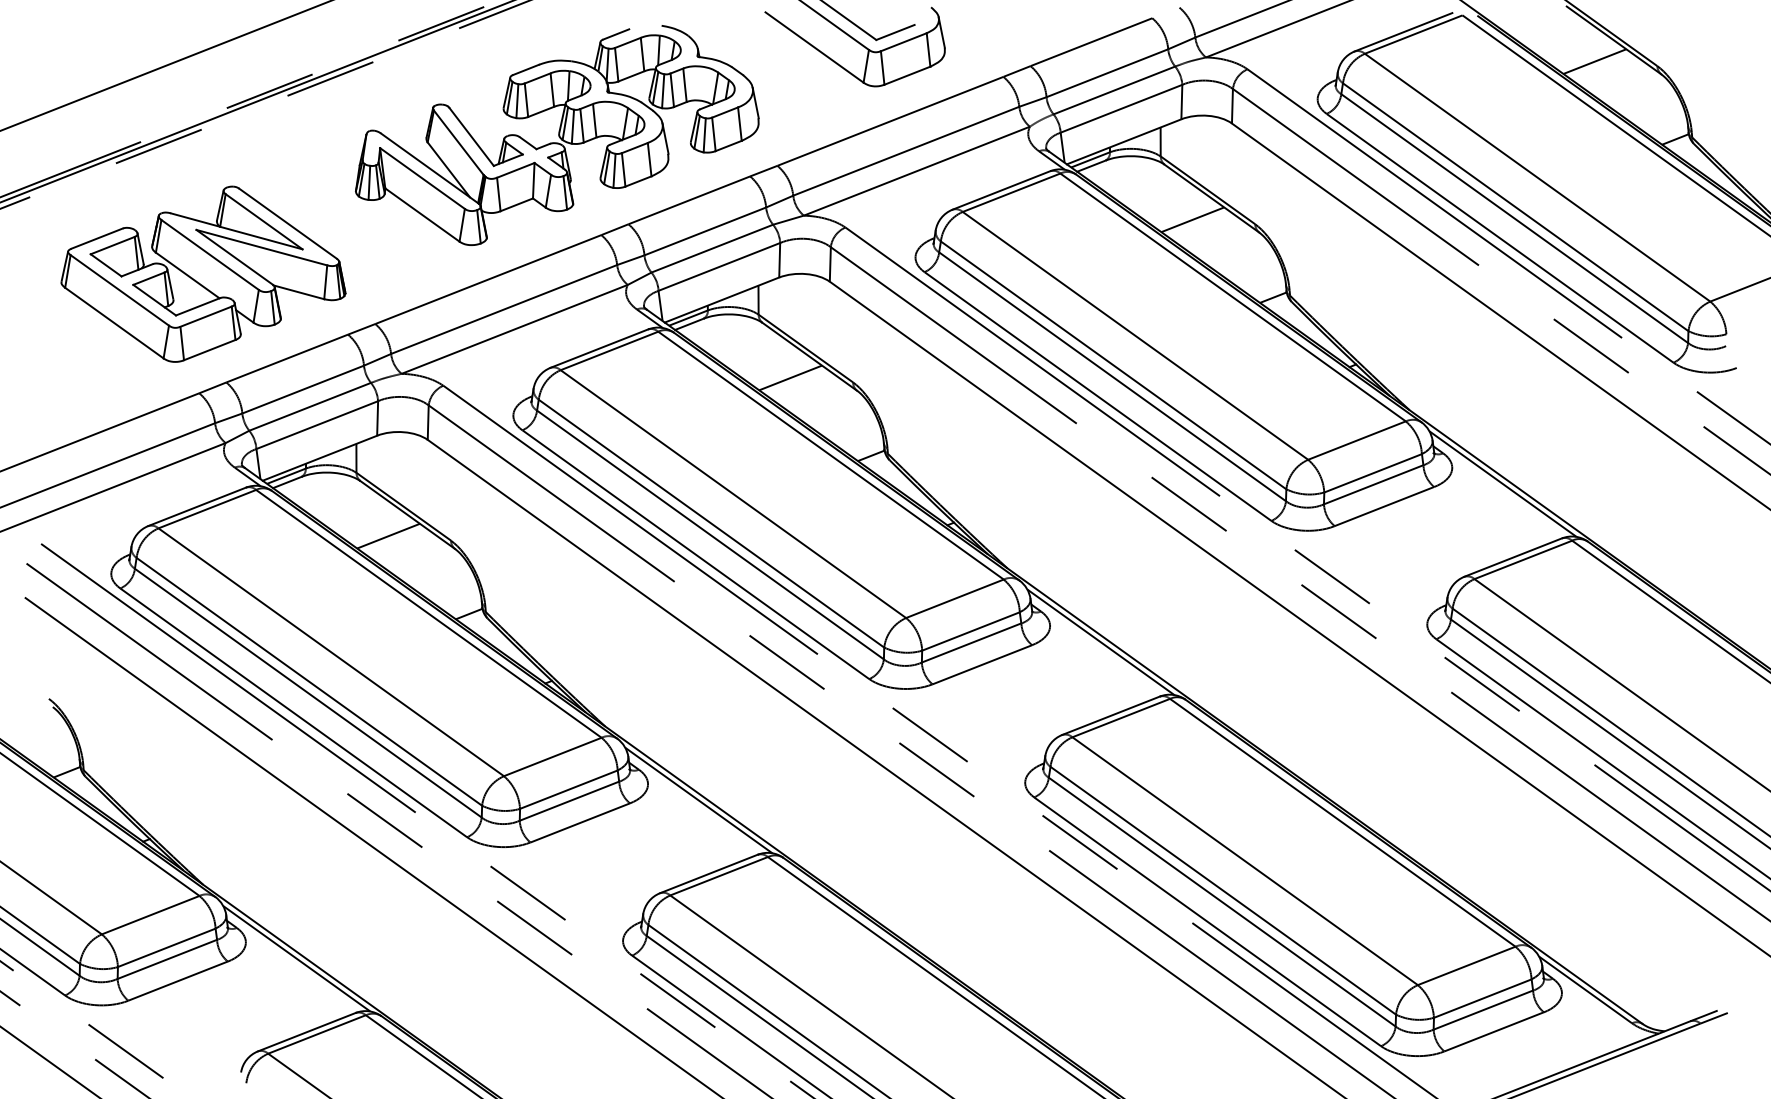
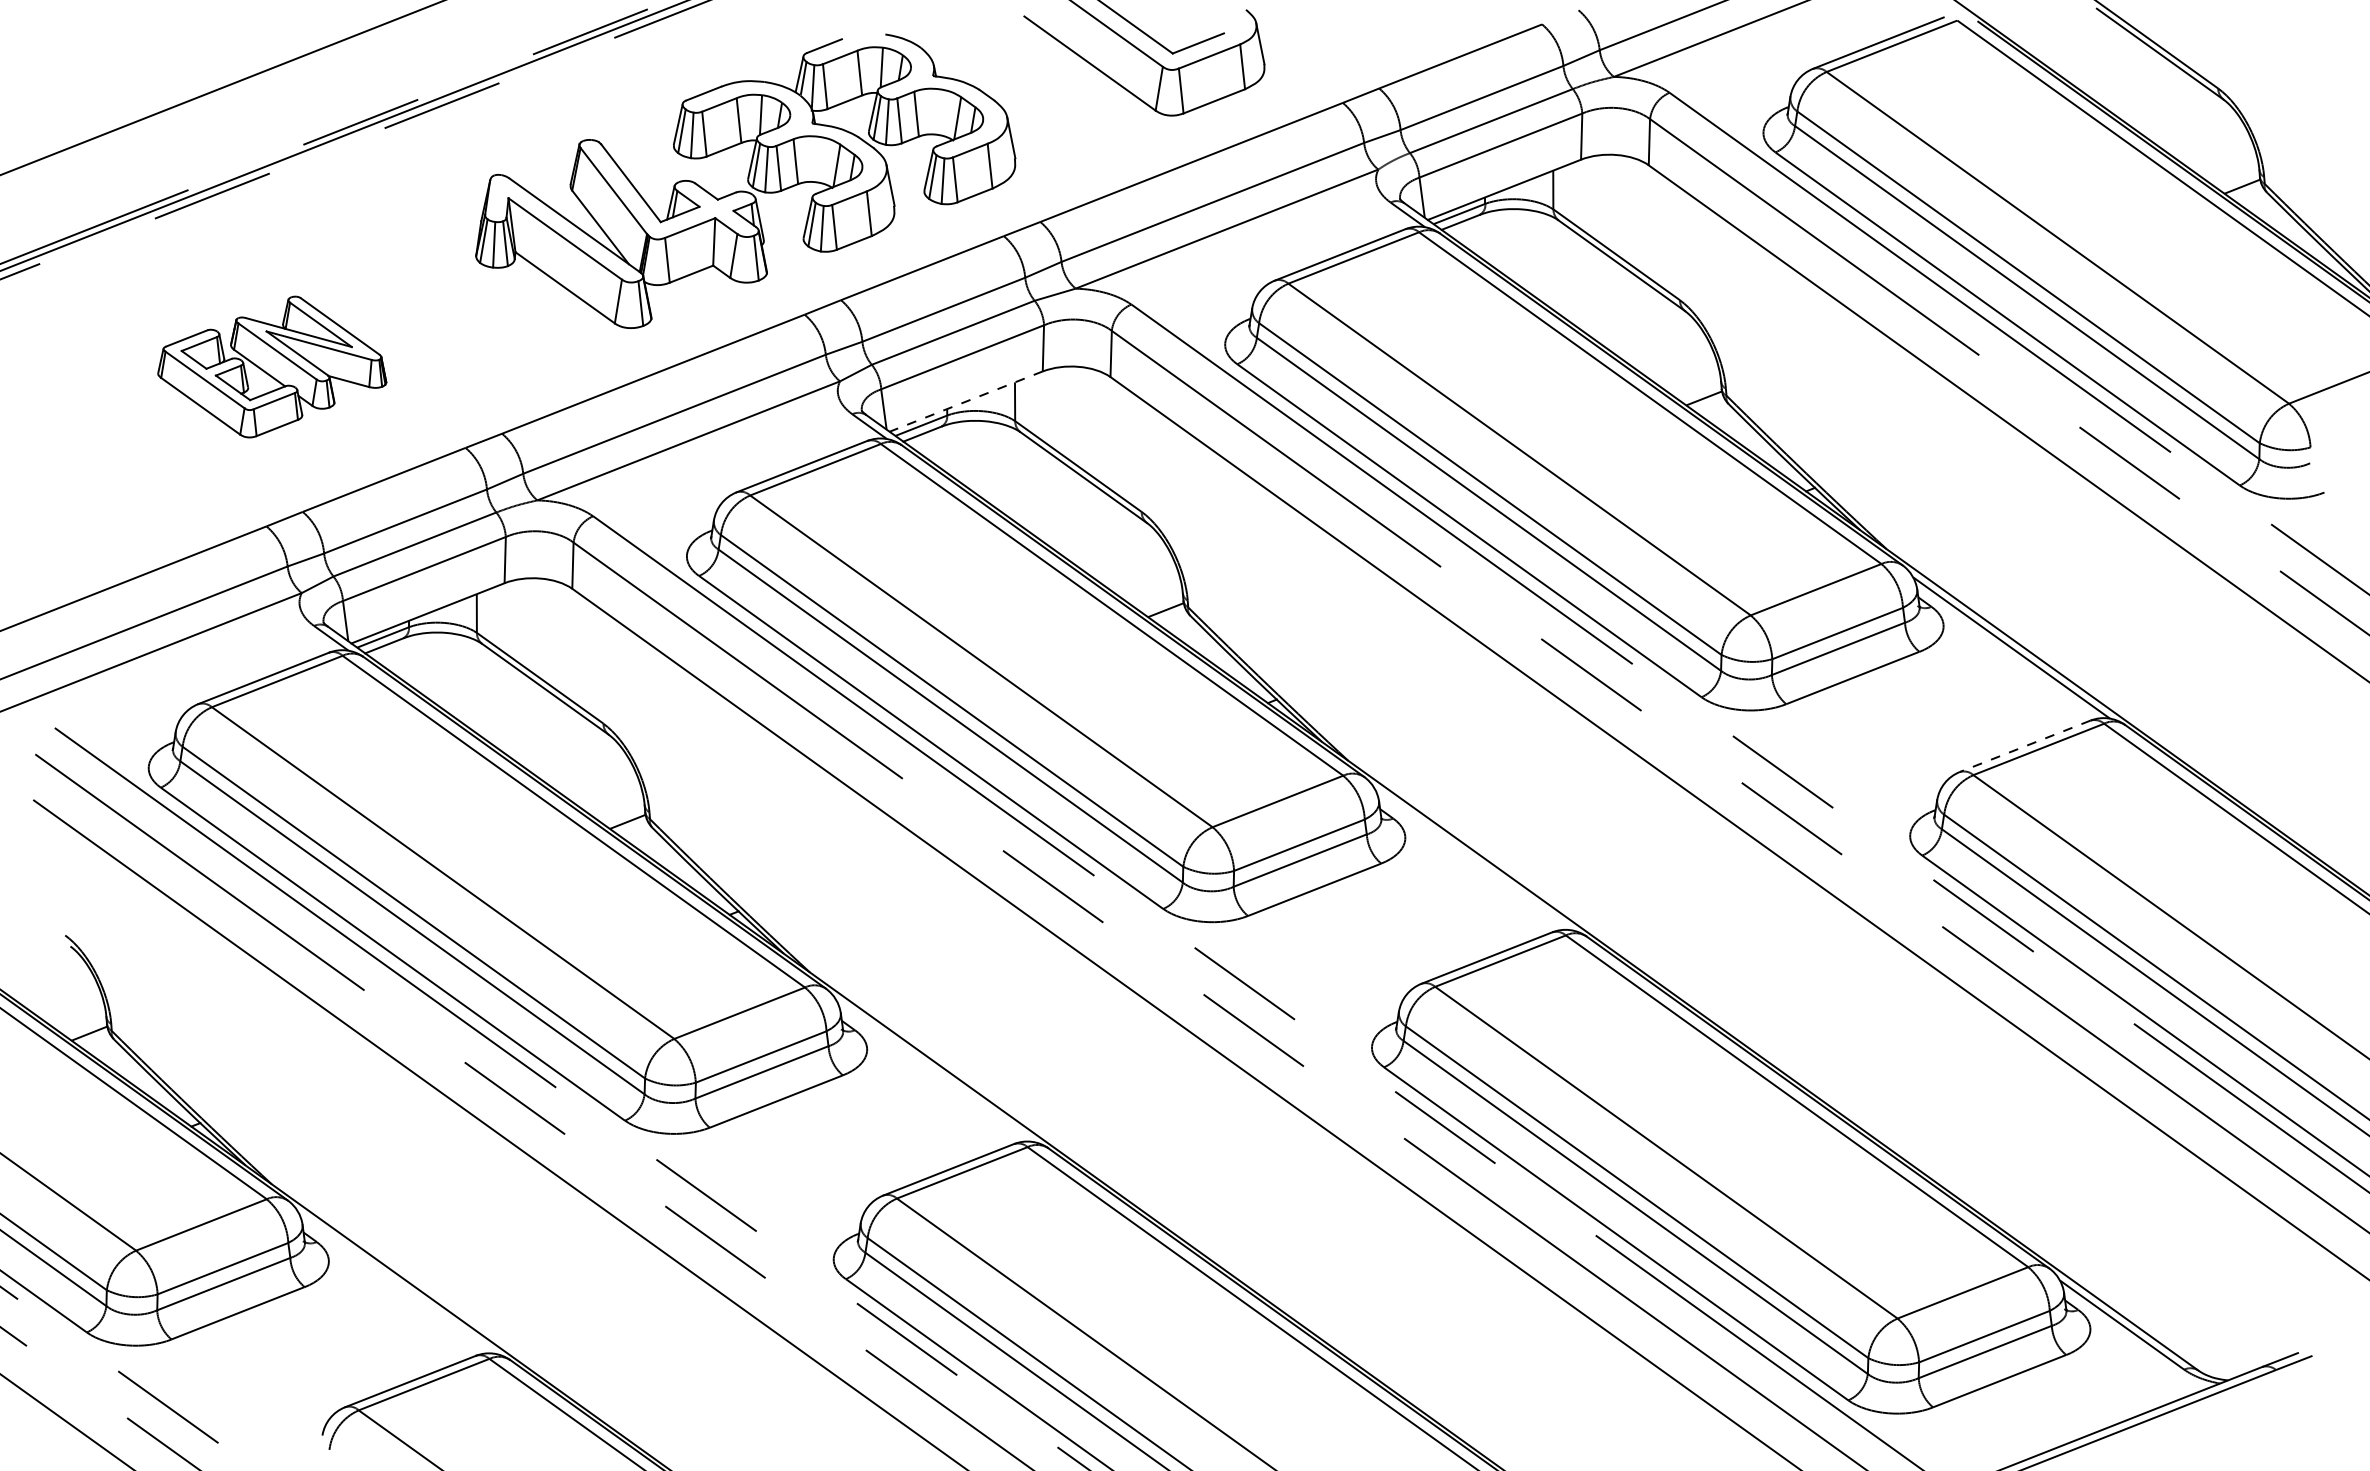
line: (1594, 60) -> (2134, 81), removed
line: (1192, 219) -> (1596, 293), removed
part: (203, 273) -> (272, 366), size x0.6
line: (721, 299) -> (965, 401), solid -> dashed
line: (790, 377) -> (1058, 505), removed
line: (388, 536) -> (519, 717), removed
line: (1512, 557) -> (2024, 746), solid -> dashed
line: (1100, 642) -> (1472, 859), removed
line: (698, 800) -> (934, 1071), removed
line: (296, 958) -> (396, 1282), removed

